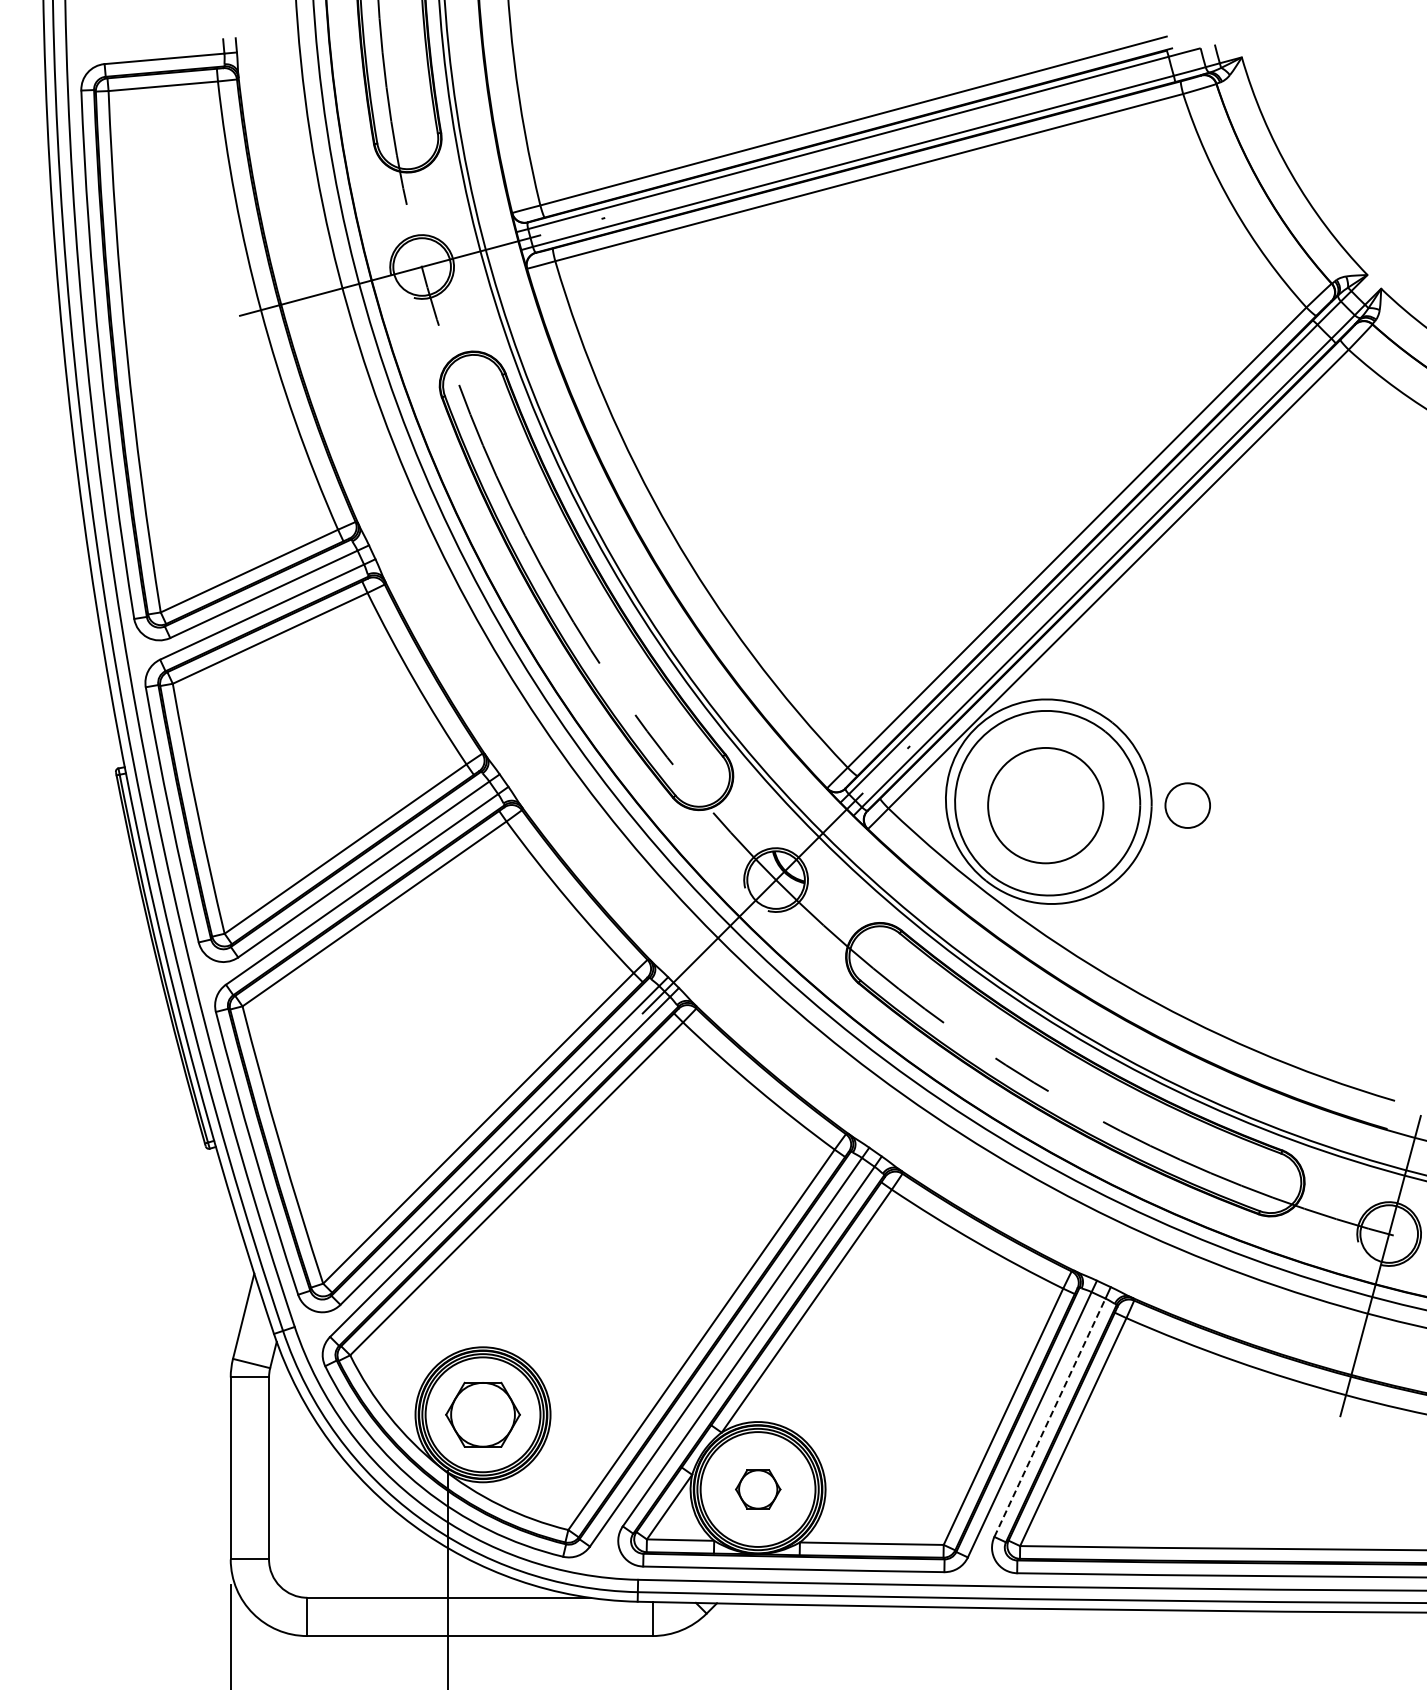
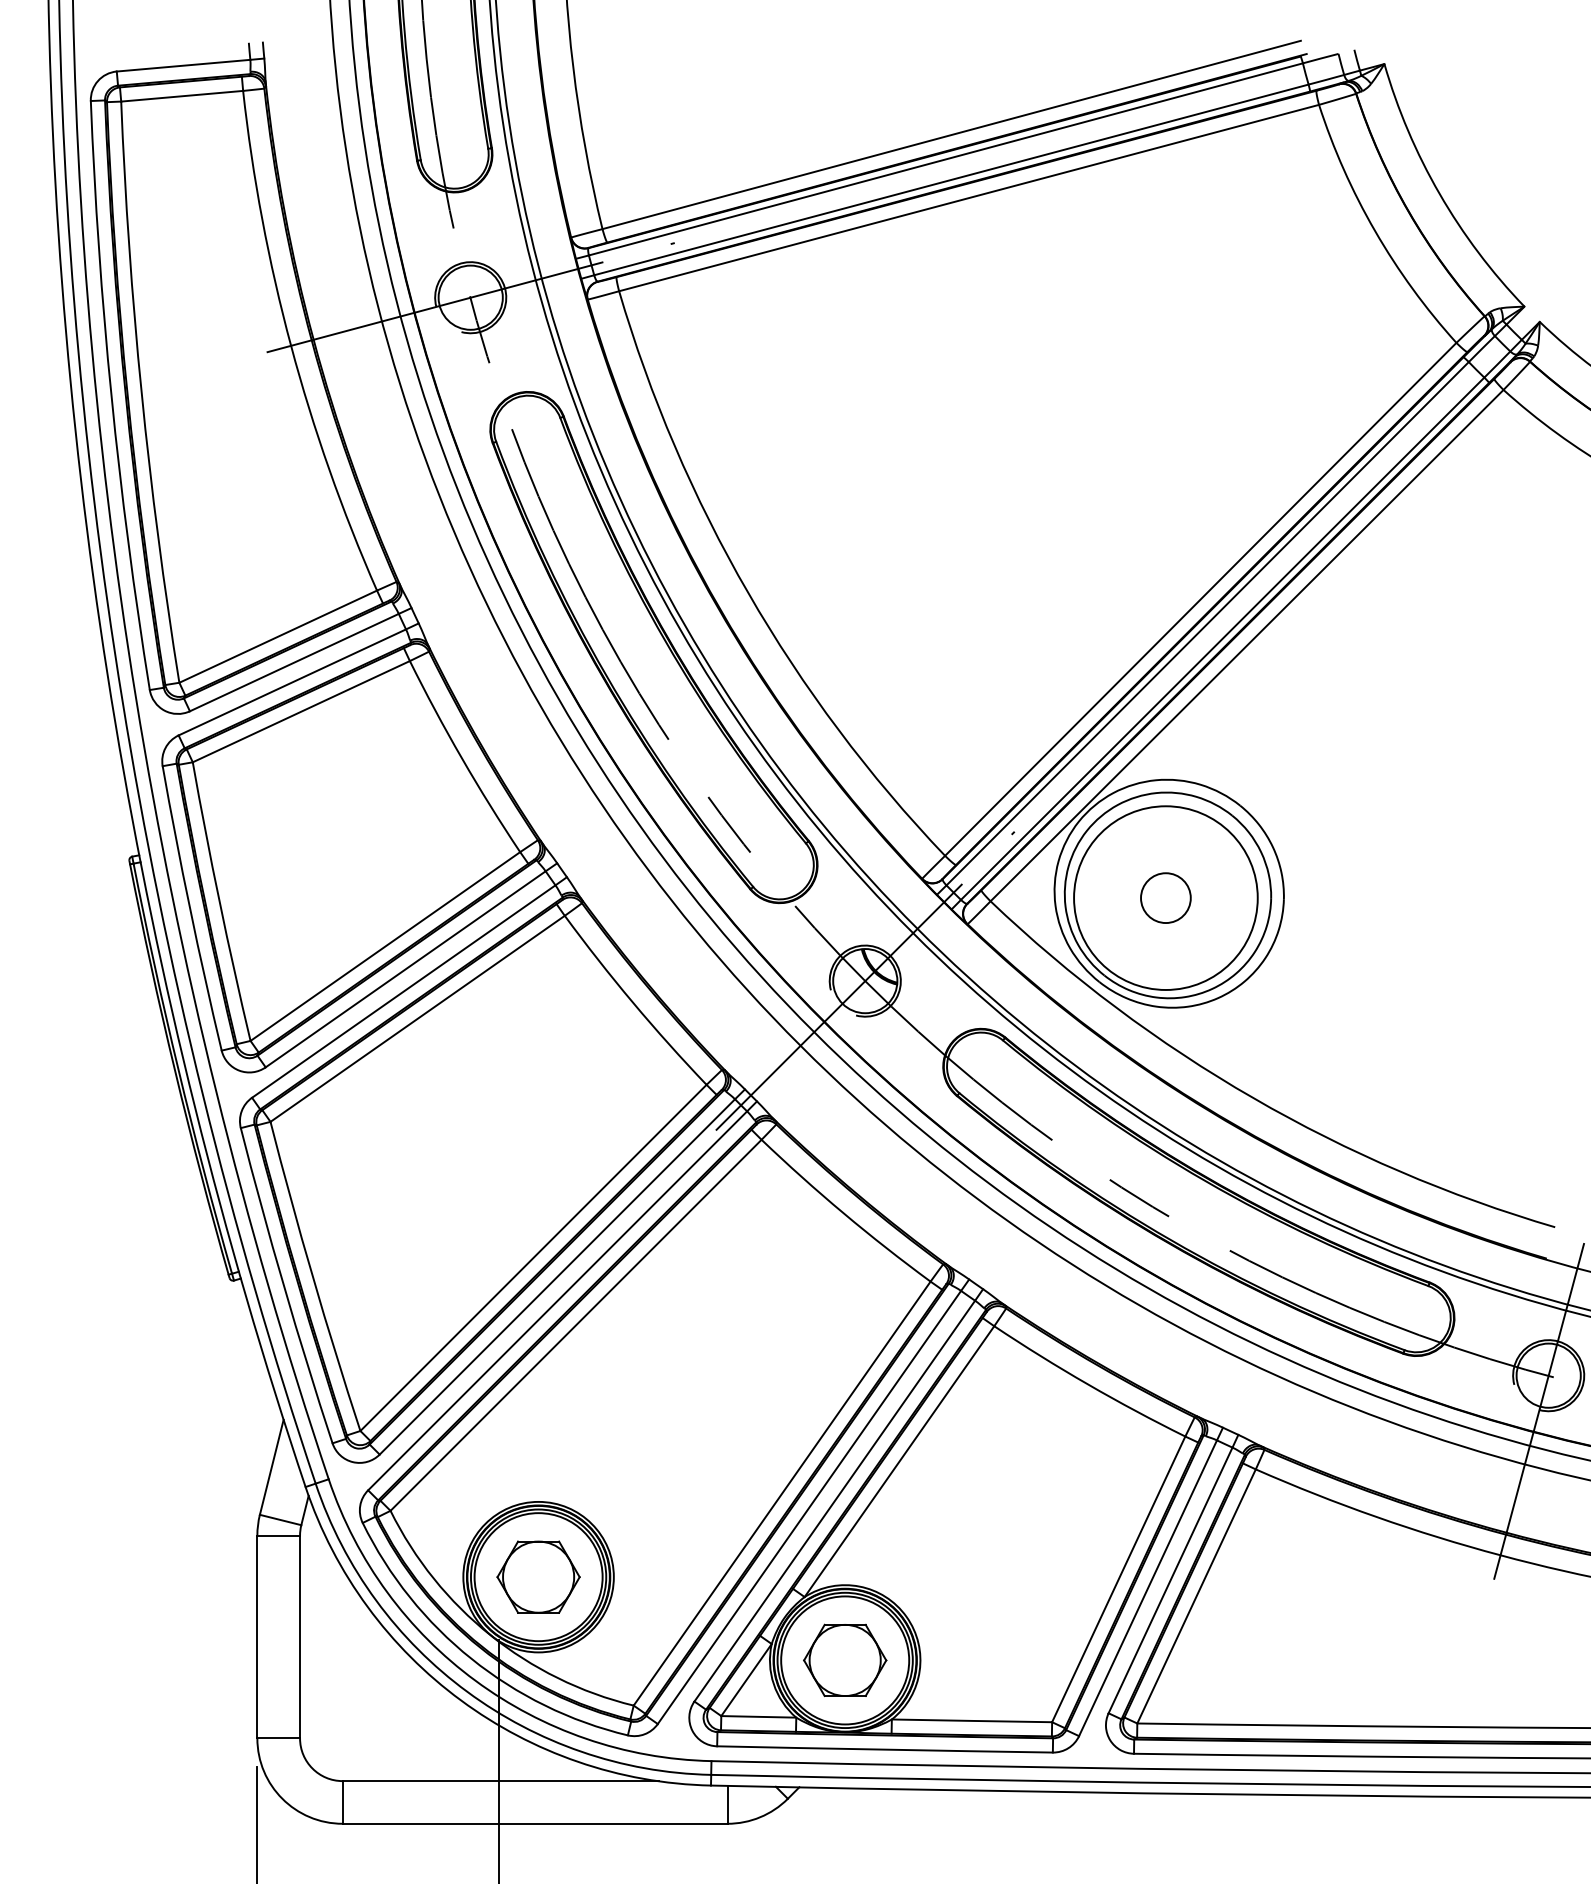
circle: (1045, 805) -> (1165, 897), size x1.43
circle: (1187, 805) -> (1165, 897), moved
line: (1050, 1417) -> (1171, 1580), dashed -> solid
part: (758, 1489) -> (845, 1660), size x1.67

